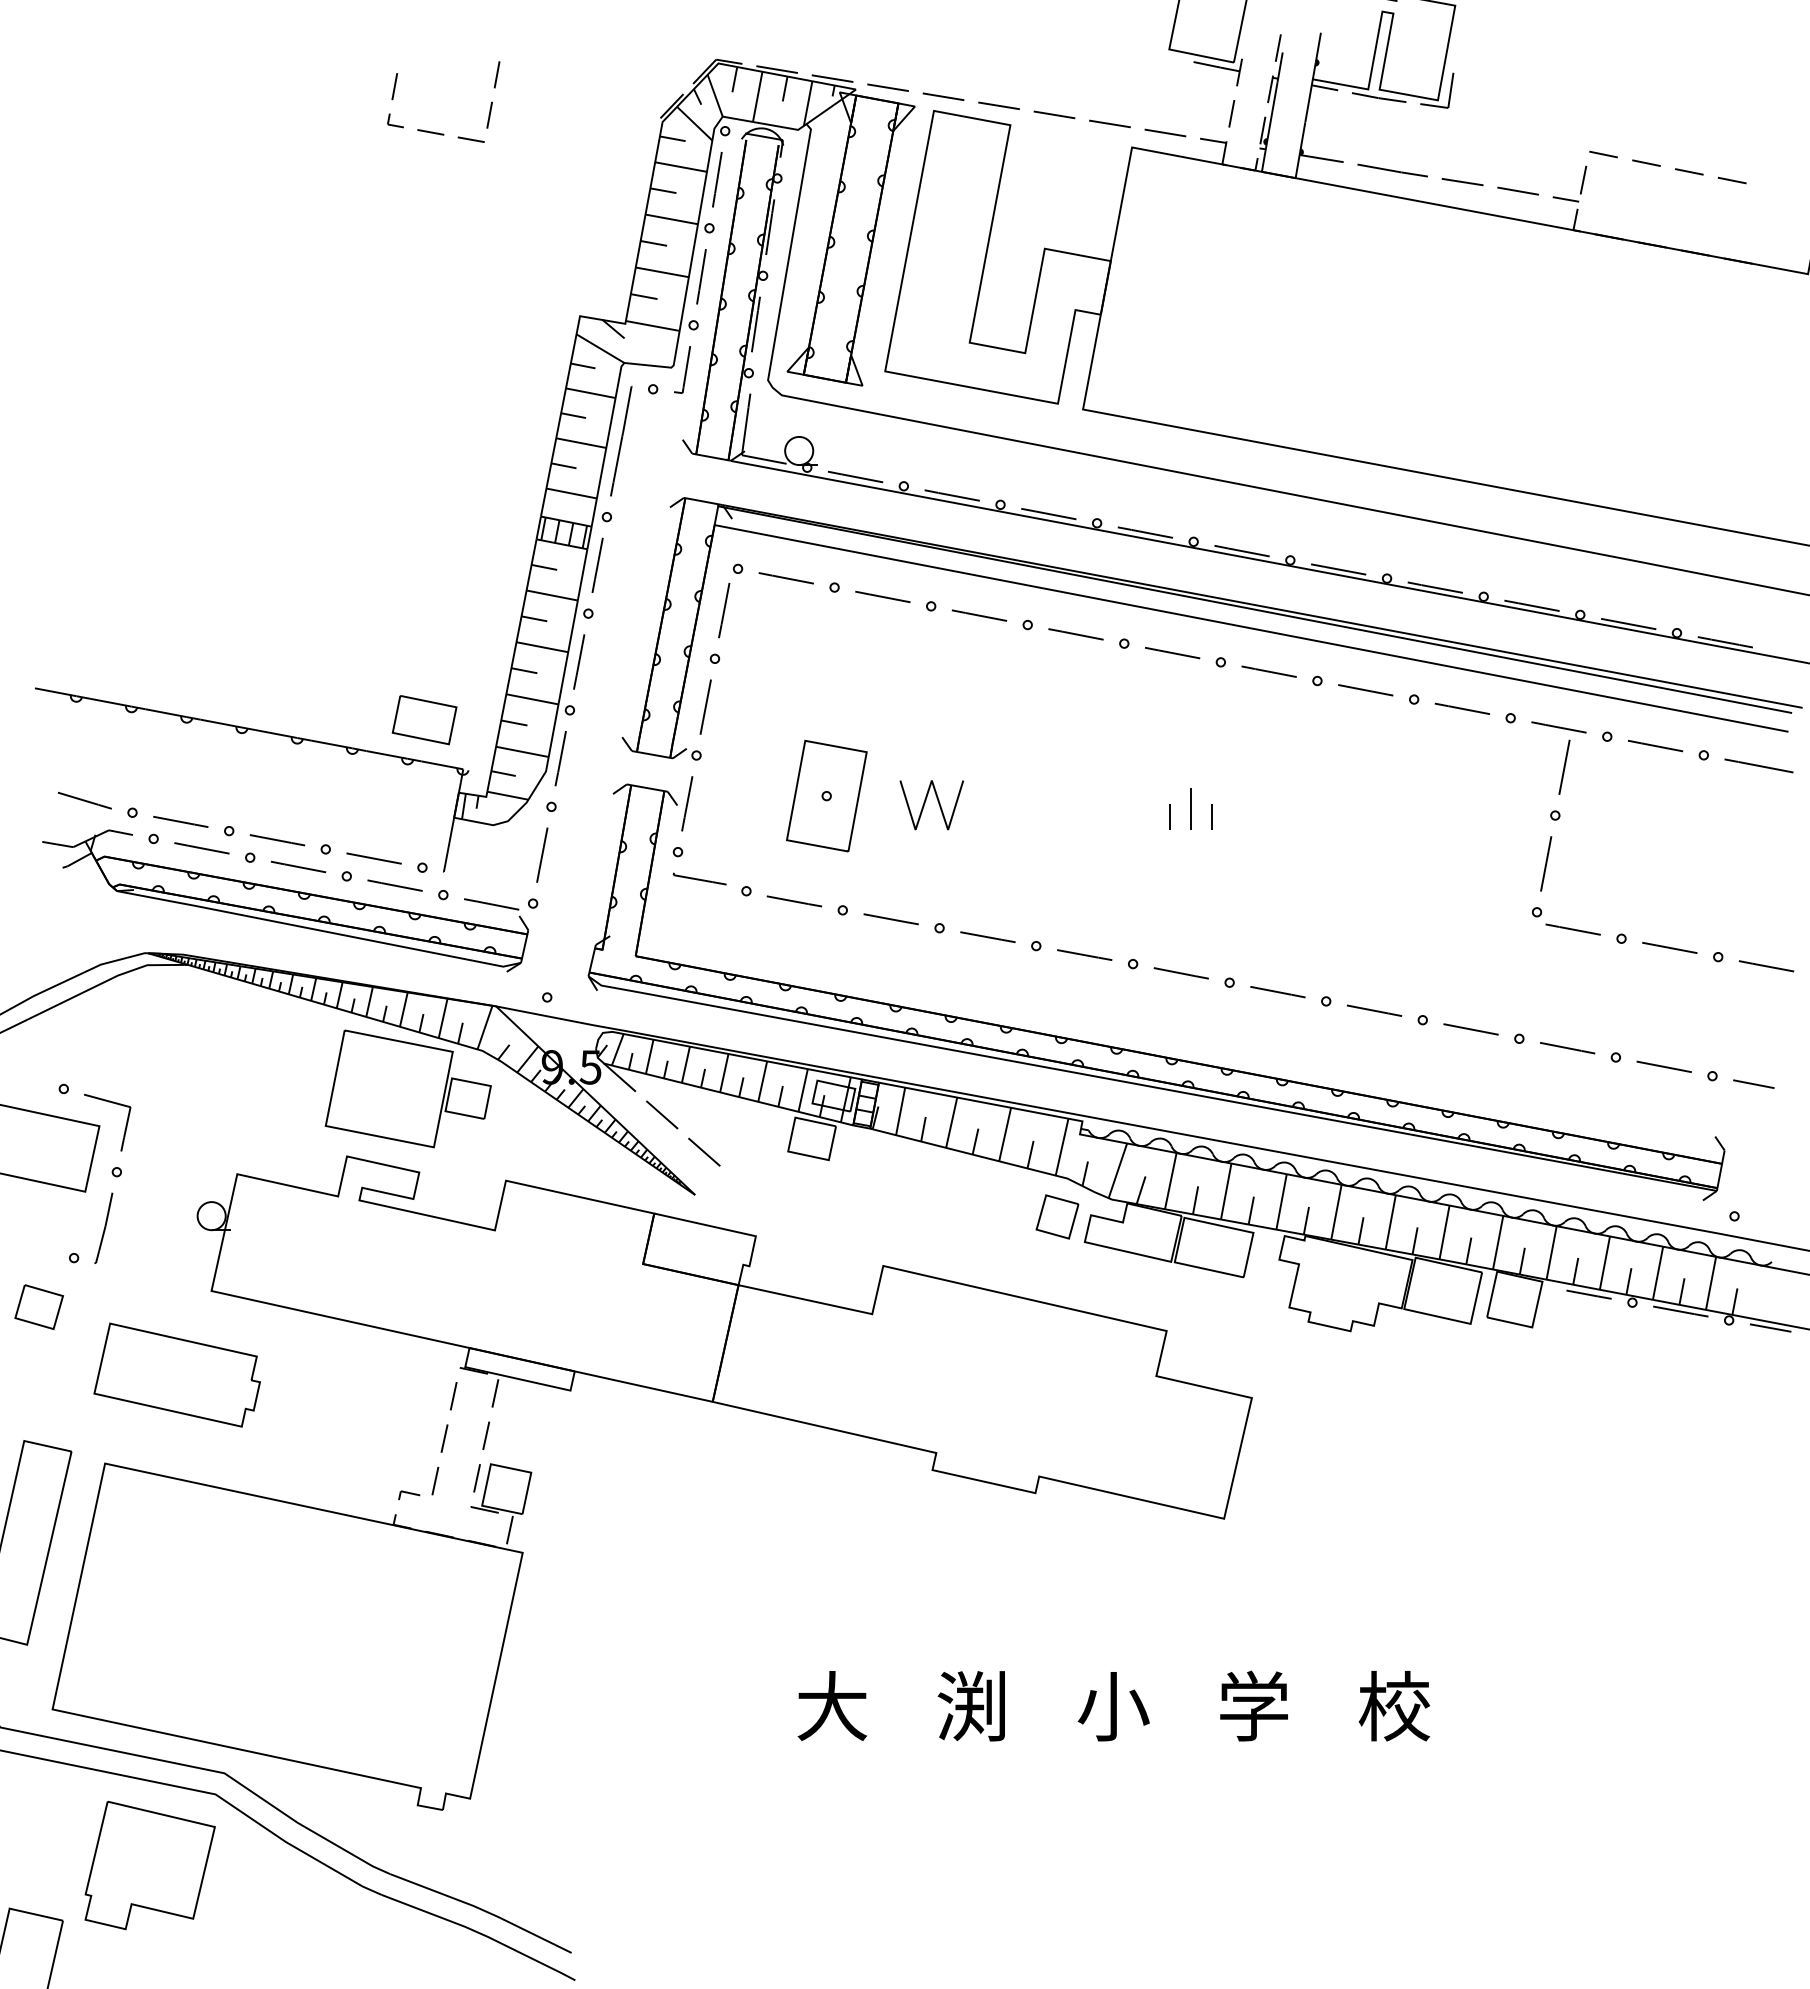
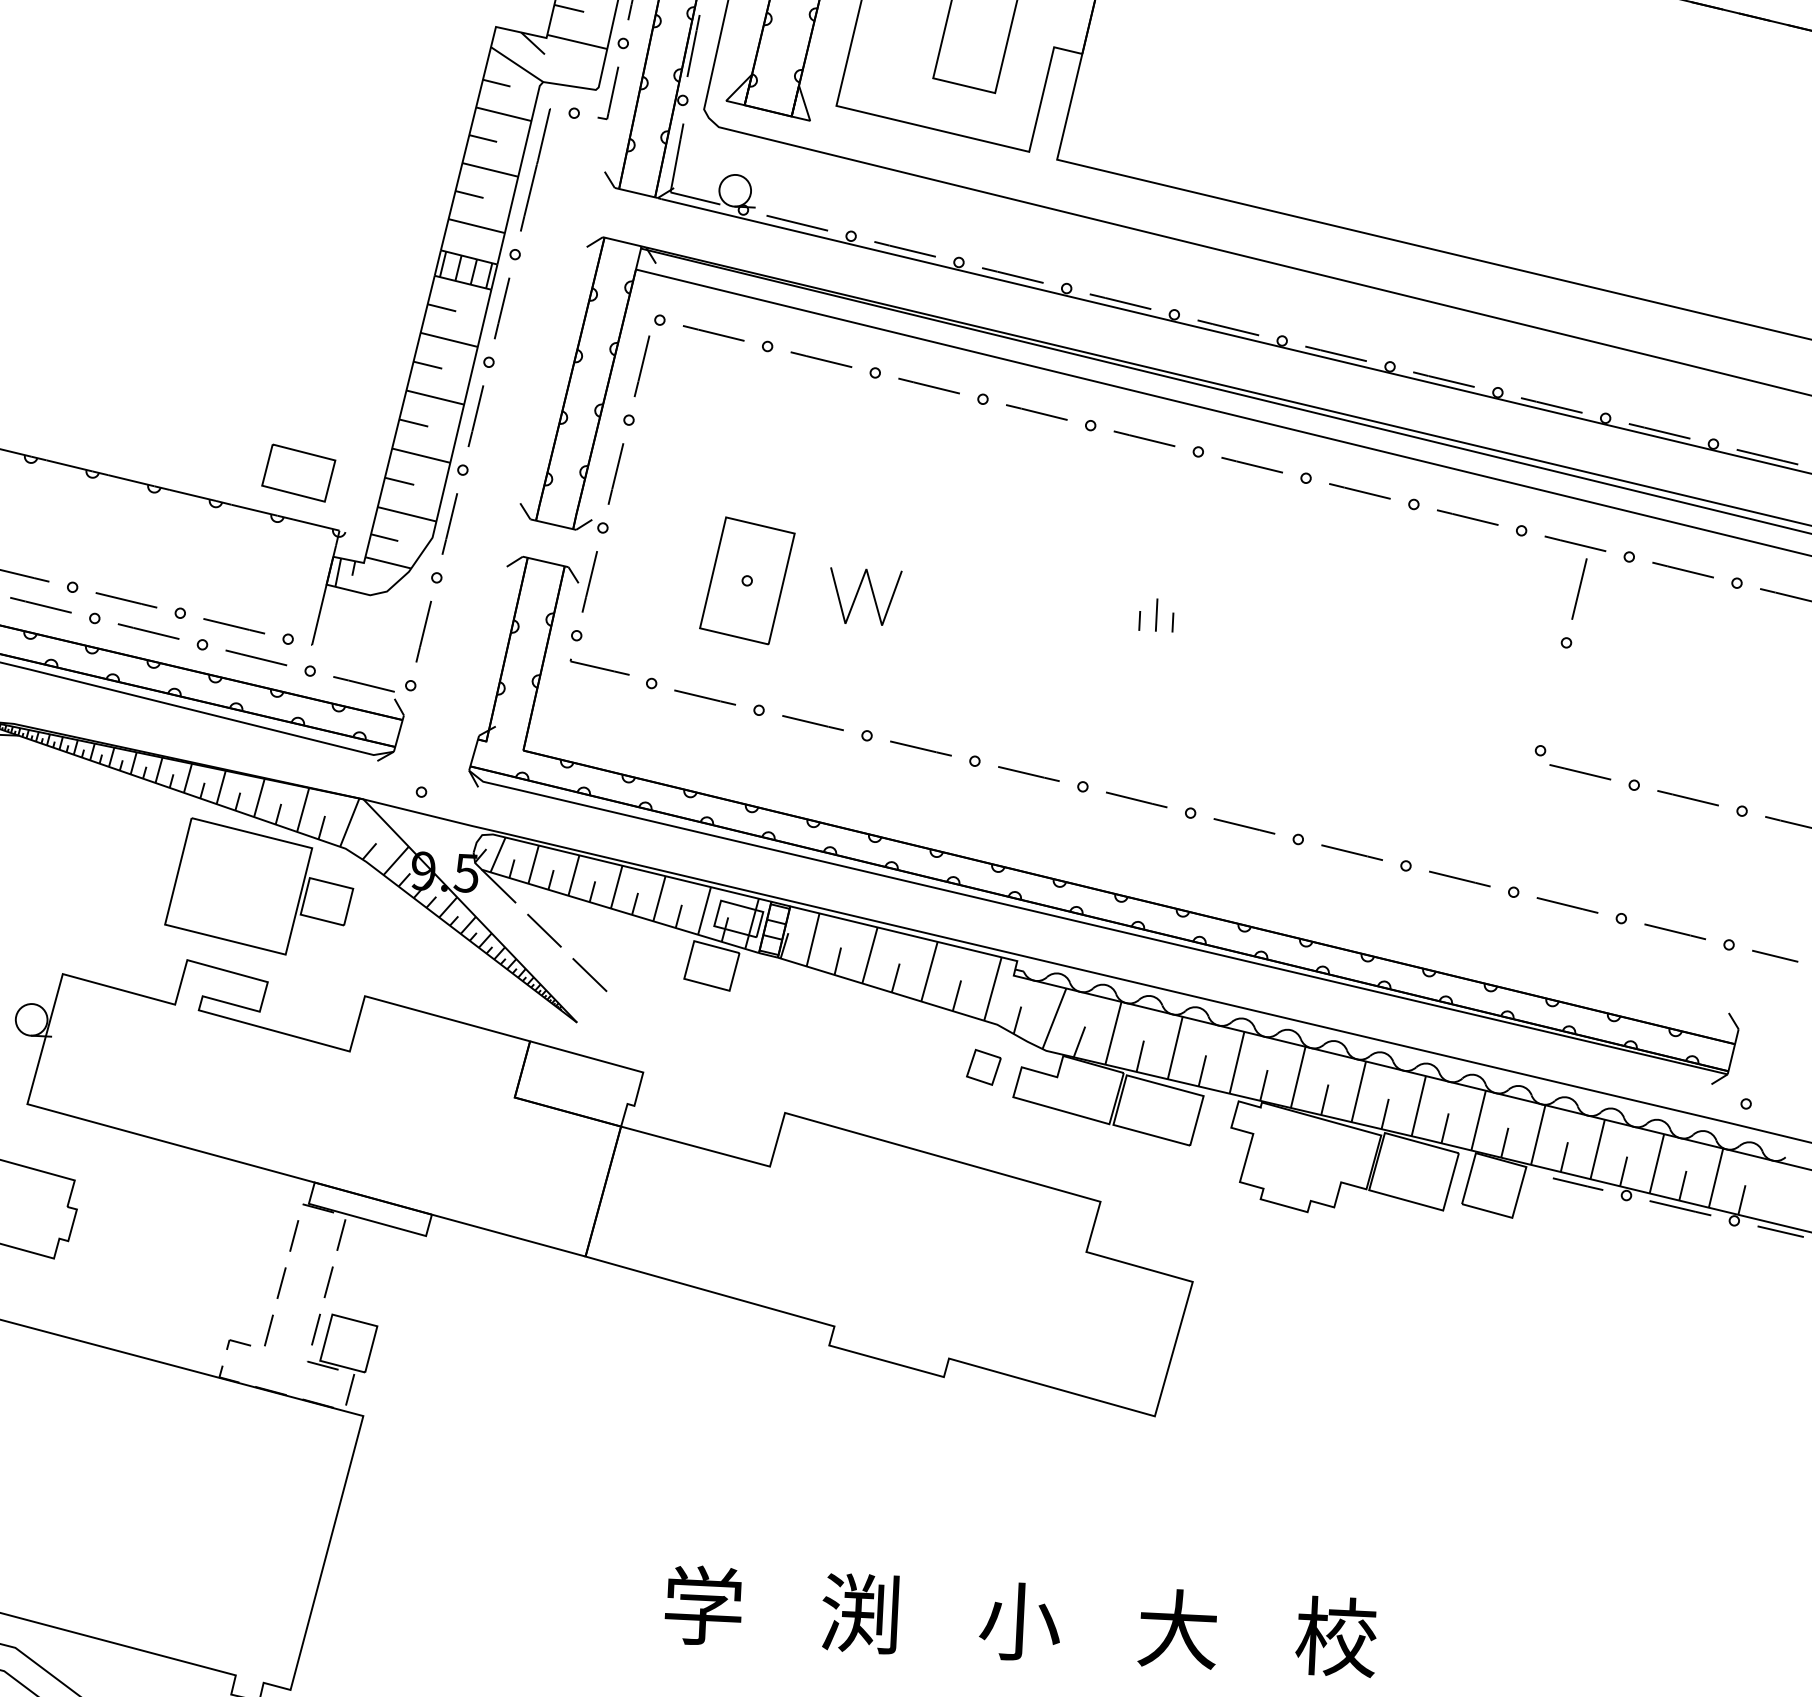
part: (1190, 808) -> (1156, 614), size x0.7
line: (1546, 863) -> (1553, 696), removed
part: (1057, 1216) -> (983, 1066), size x0.7
text: (831, 1705) -> (702, 1604), 大 -> 学
text: (1253, 1705) -> (1177, 1628), 学 -> 大

